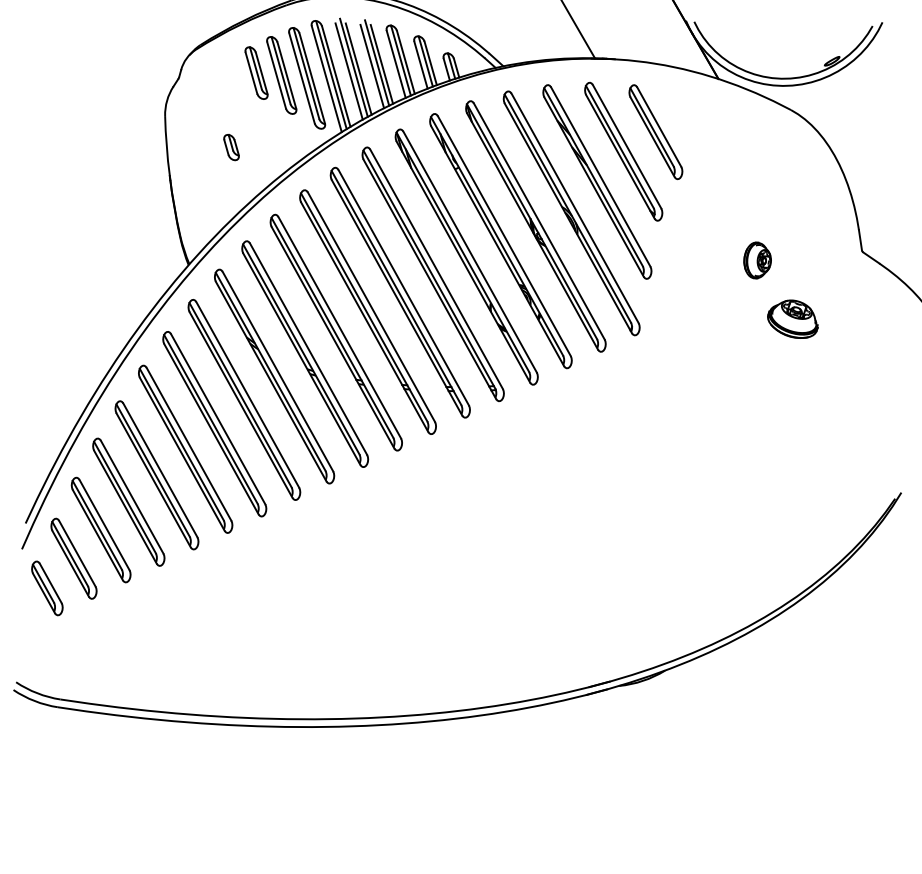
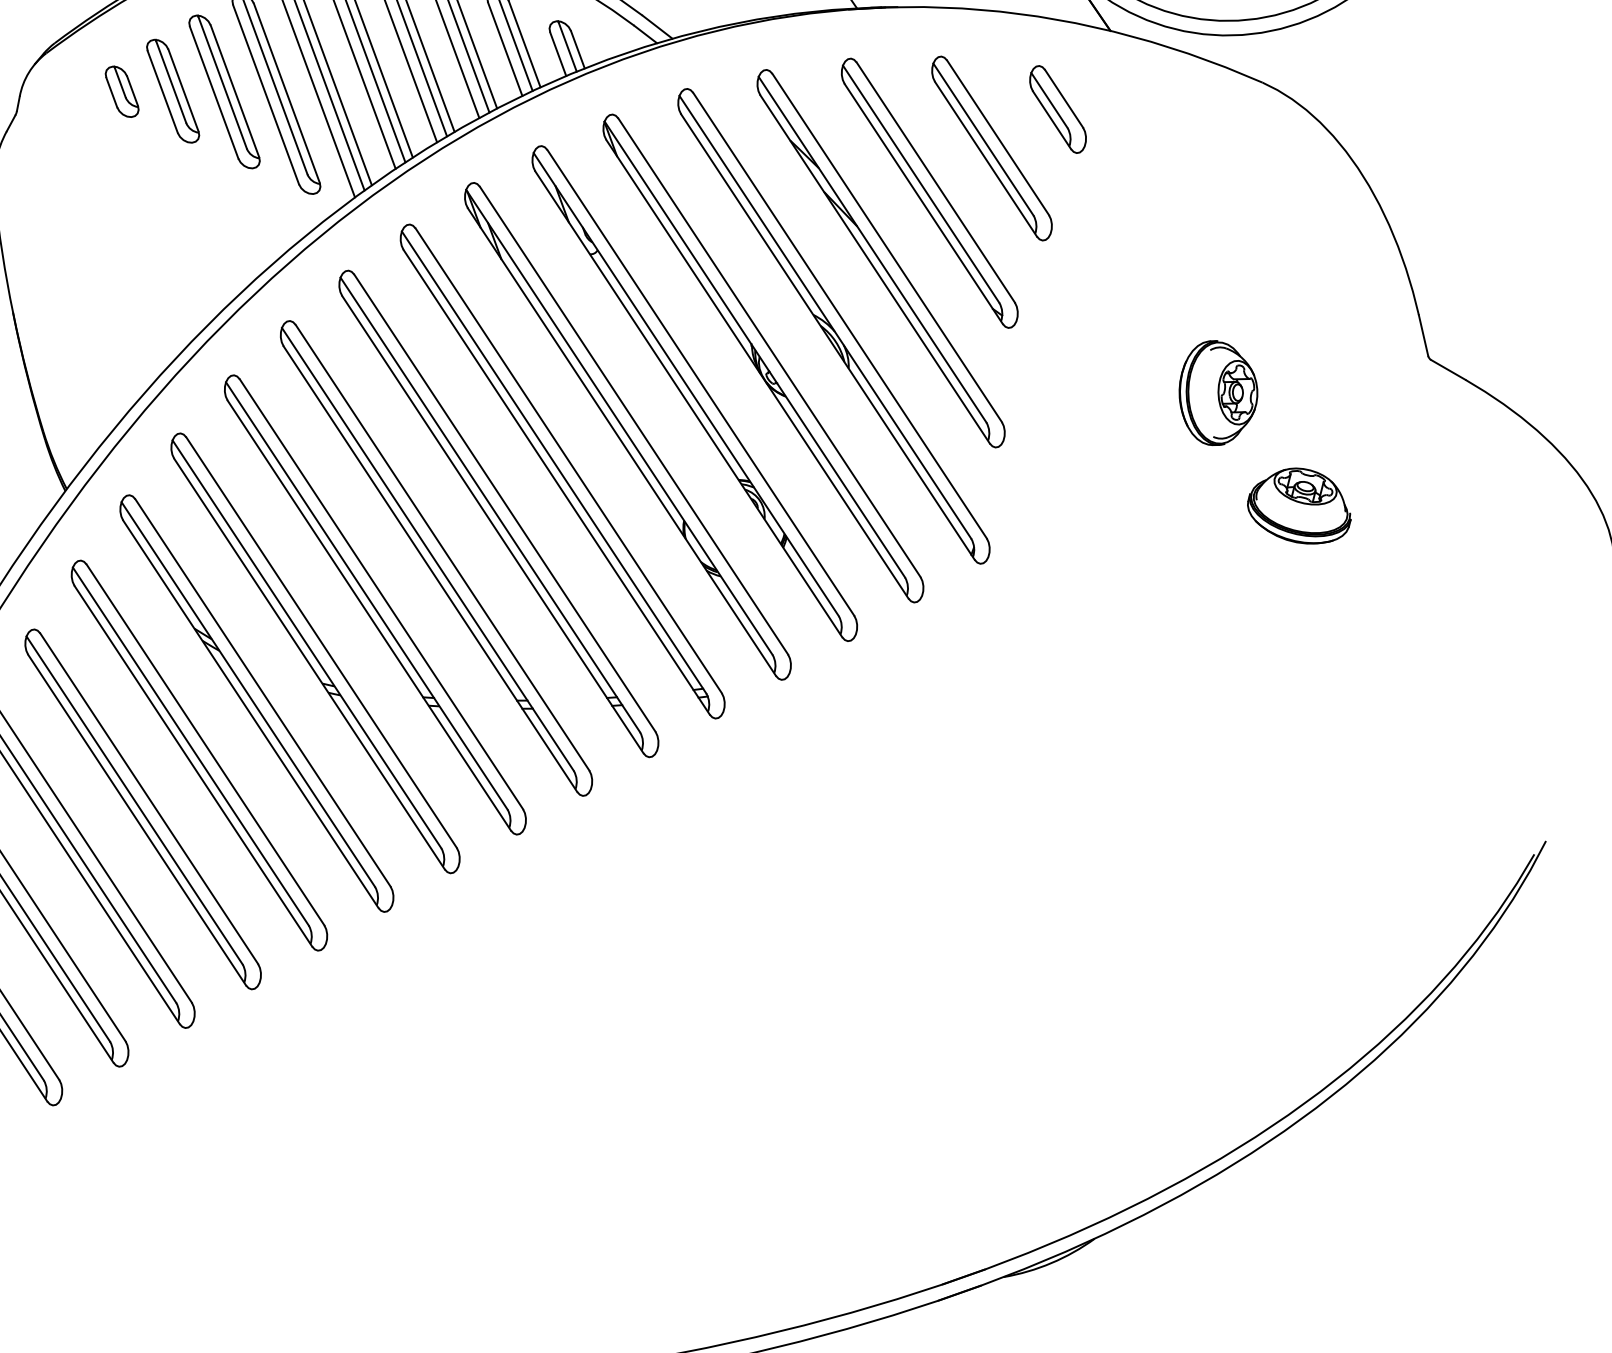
part: (689, 115) -> (1057, 109), added
part: (231, 147) -> (122, 91), moved
part: (757, 260) -> (1217, 392), size x1.43

